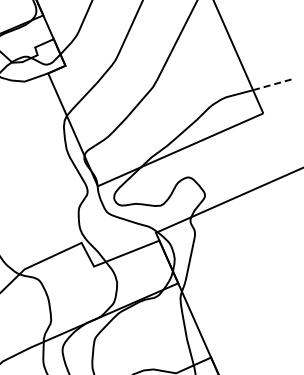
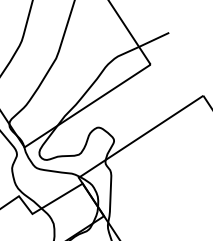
line: (272, 84) -> (154, 39), dashed -> solid

